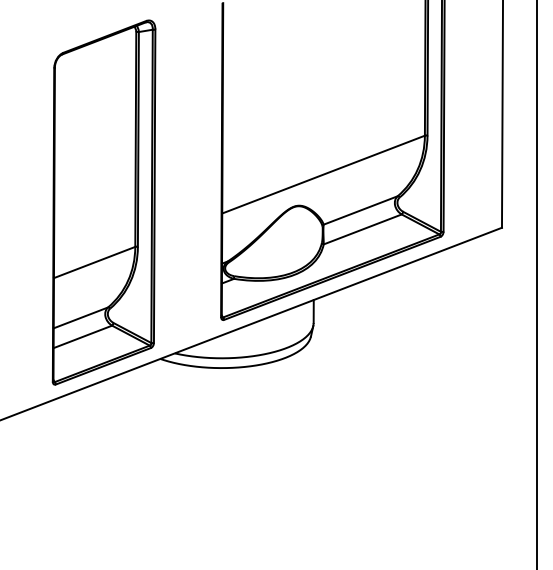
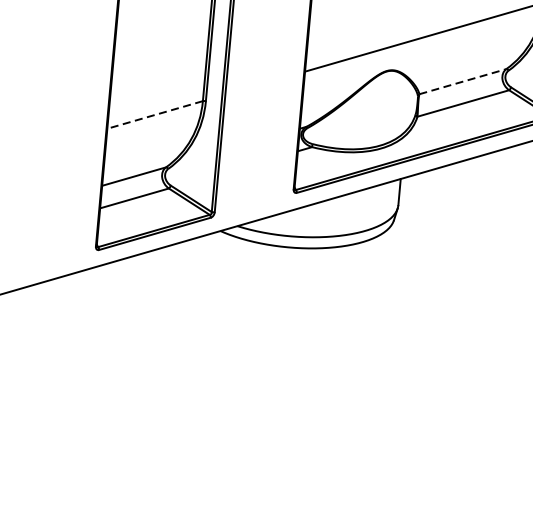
line: (360, 210) -> (462, 81), solid -> dashed
line: (94, 262) -> (154, 114), solid -> dashed

